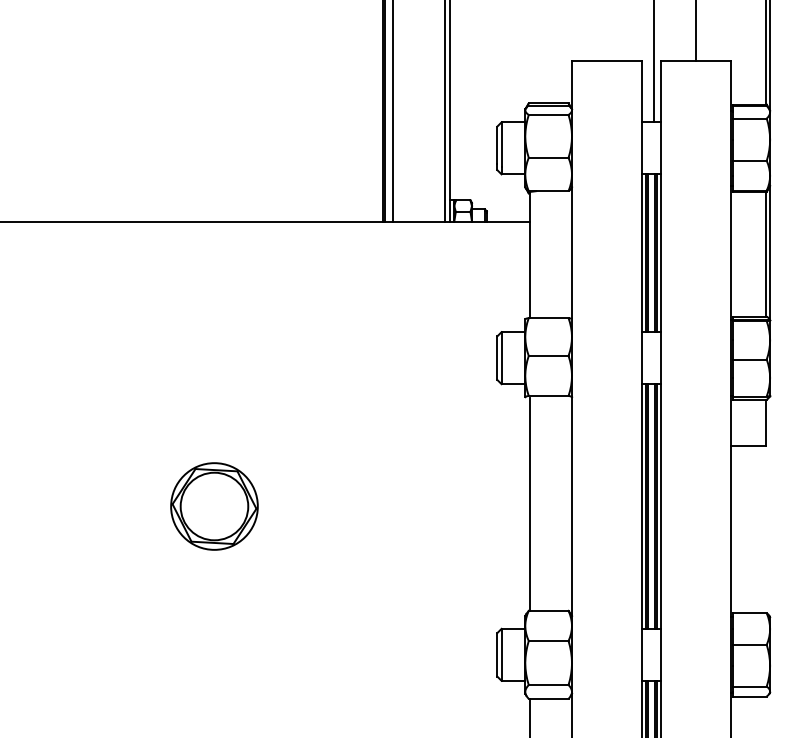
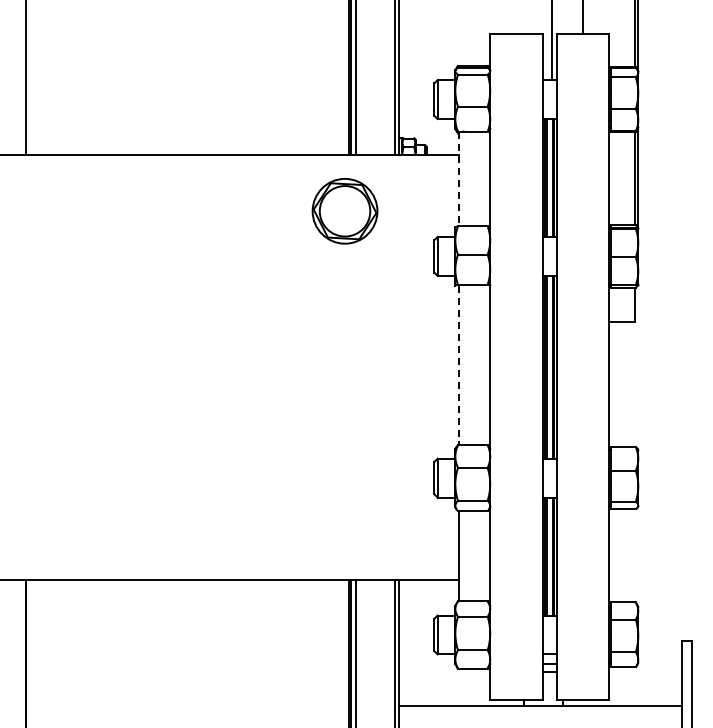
line: (530, 255) -> (459, 179), solid -> dashed
line: (530, 505) -> (459, 366), solid -> dashed
part: (213, 506) -> (344, 211), moved

